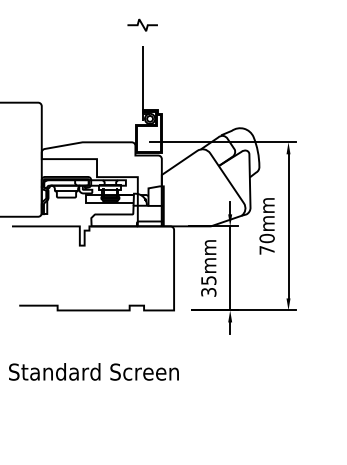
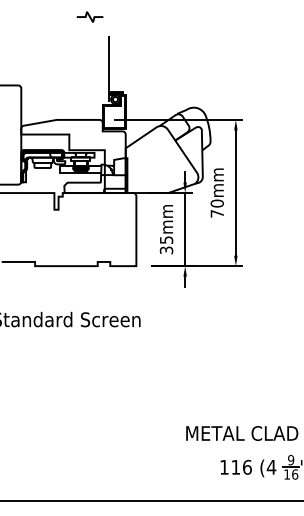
curve: (142, 24) -> (89, 16), moved

